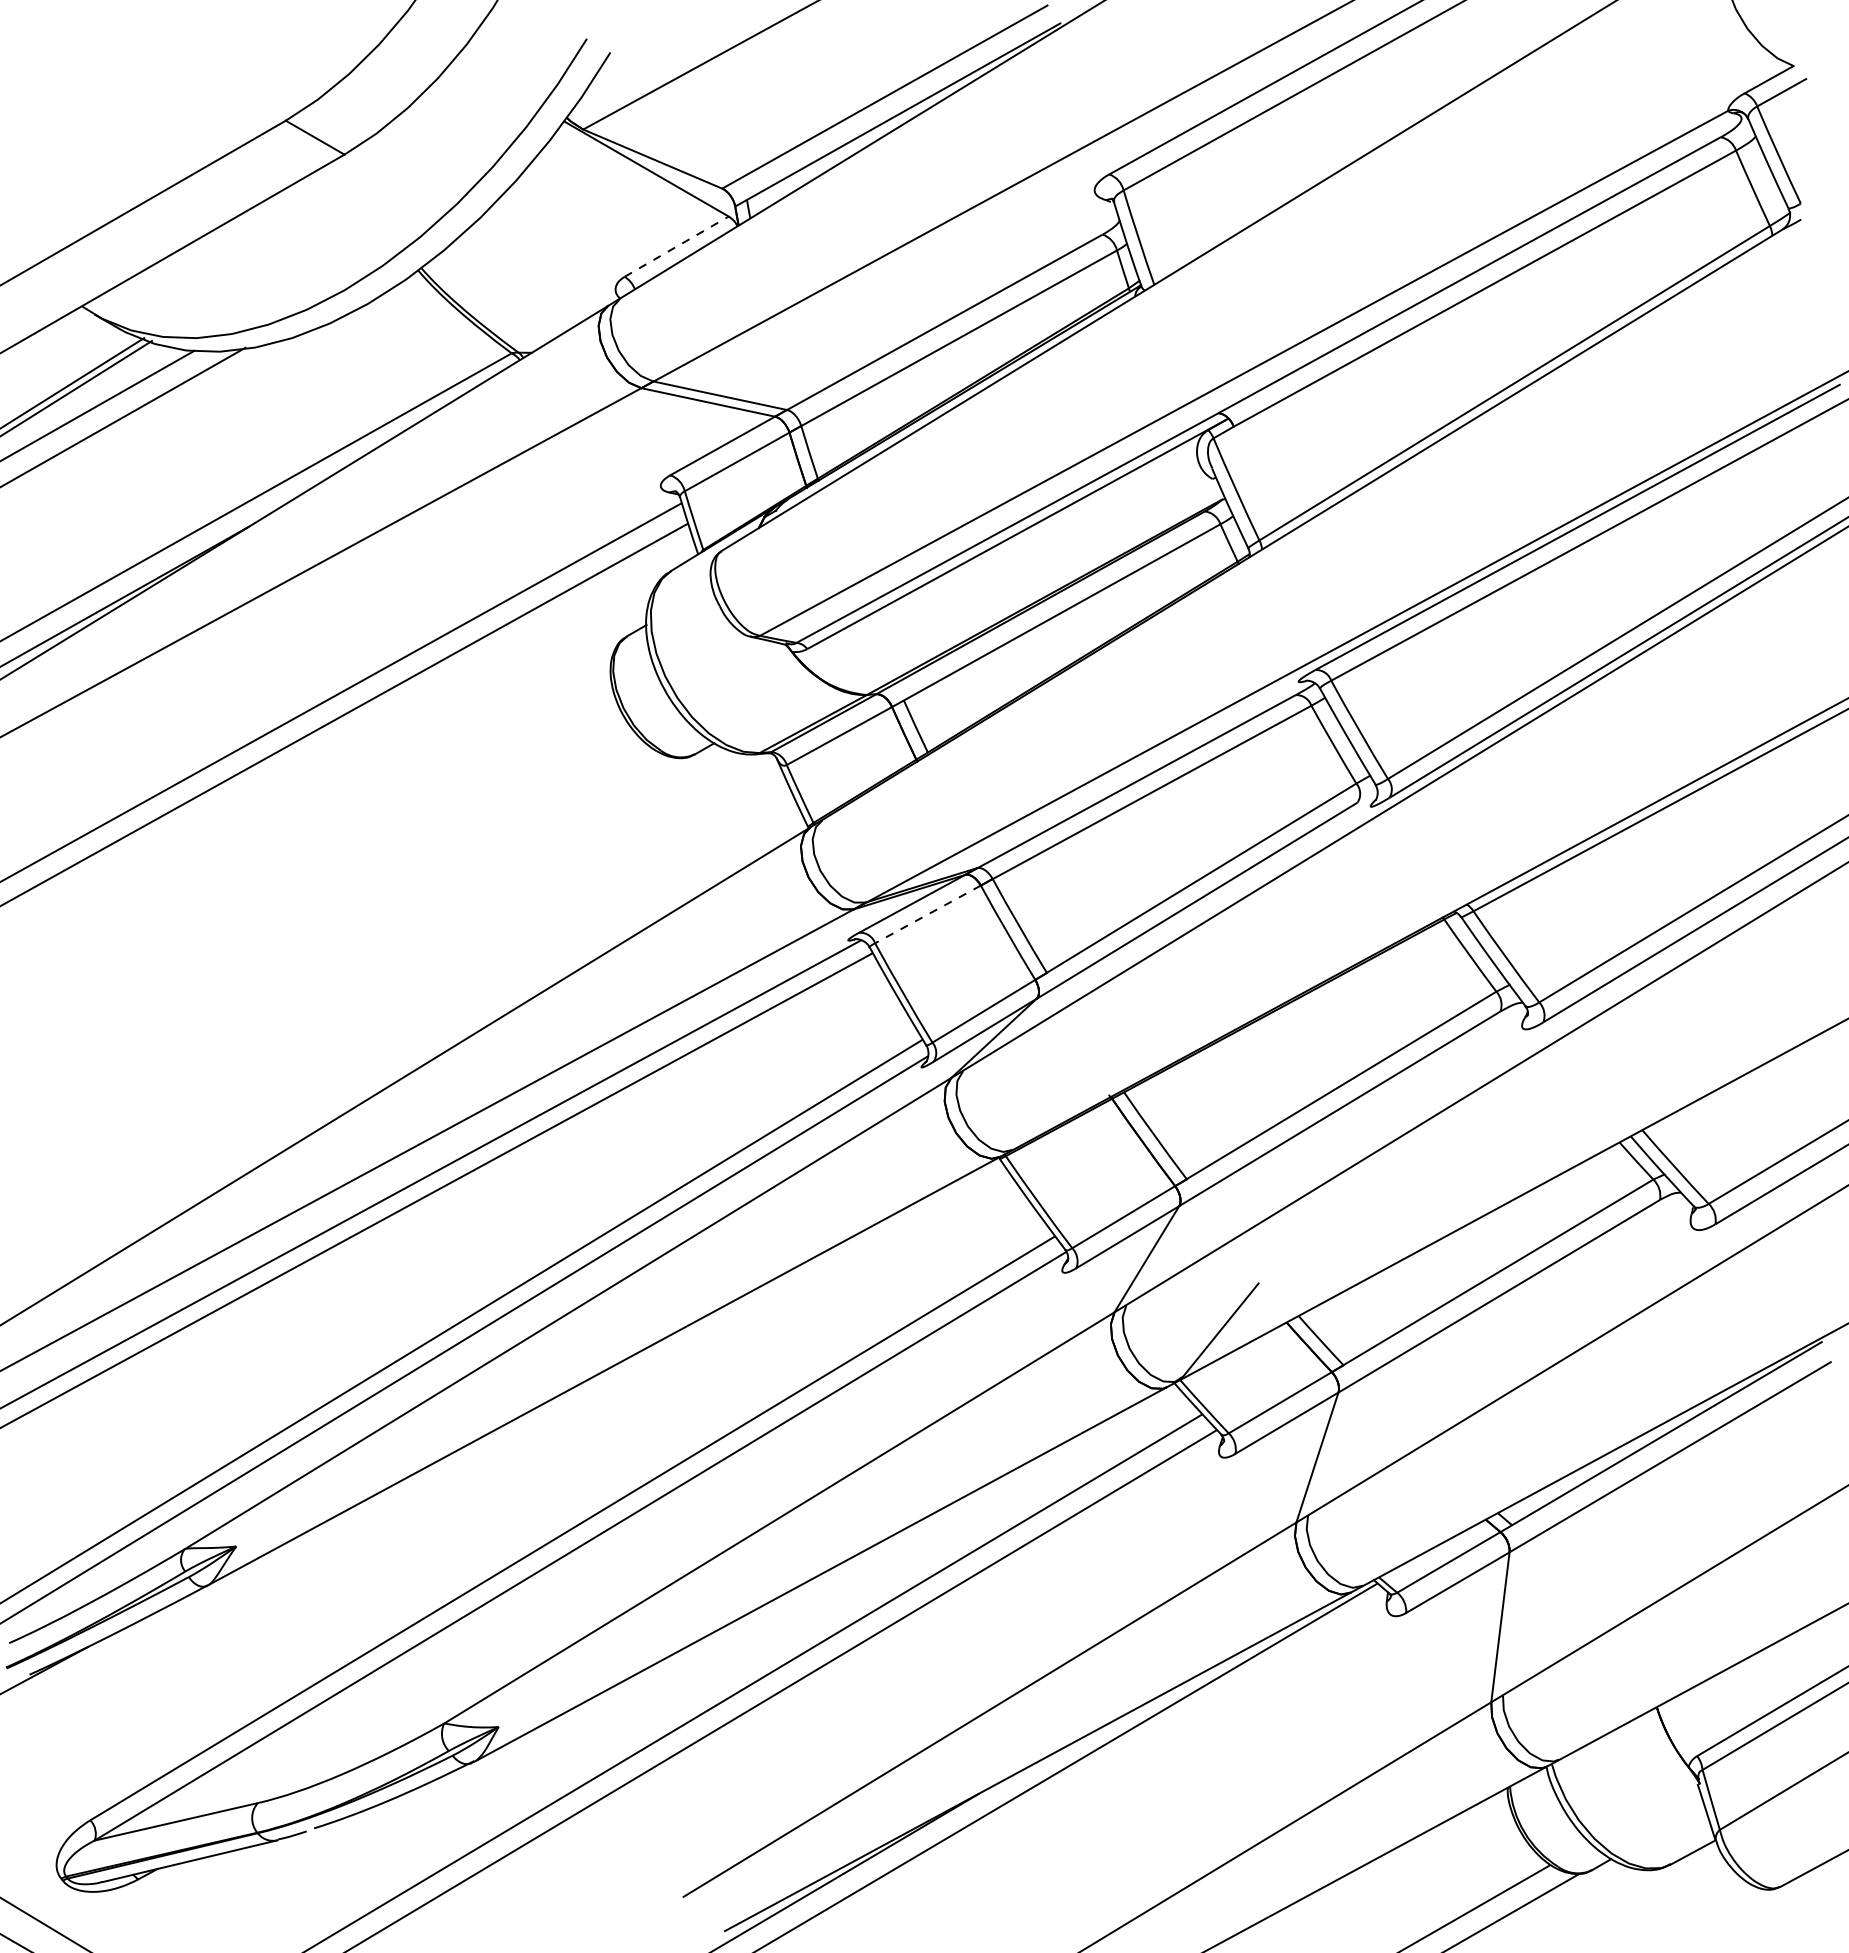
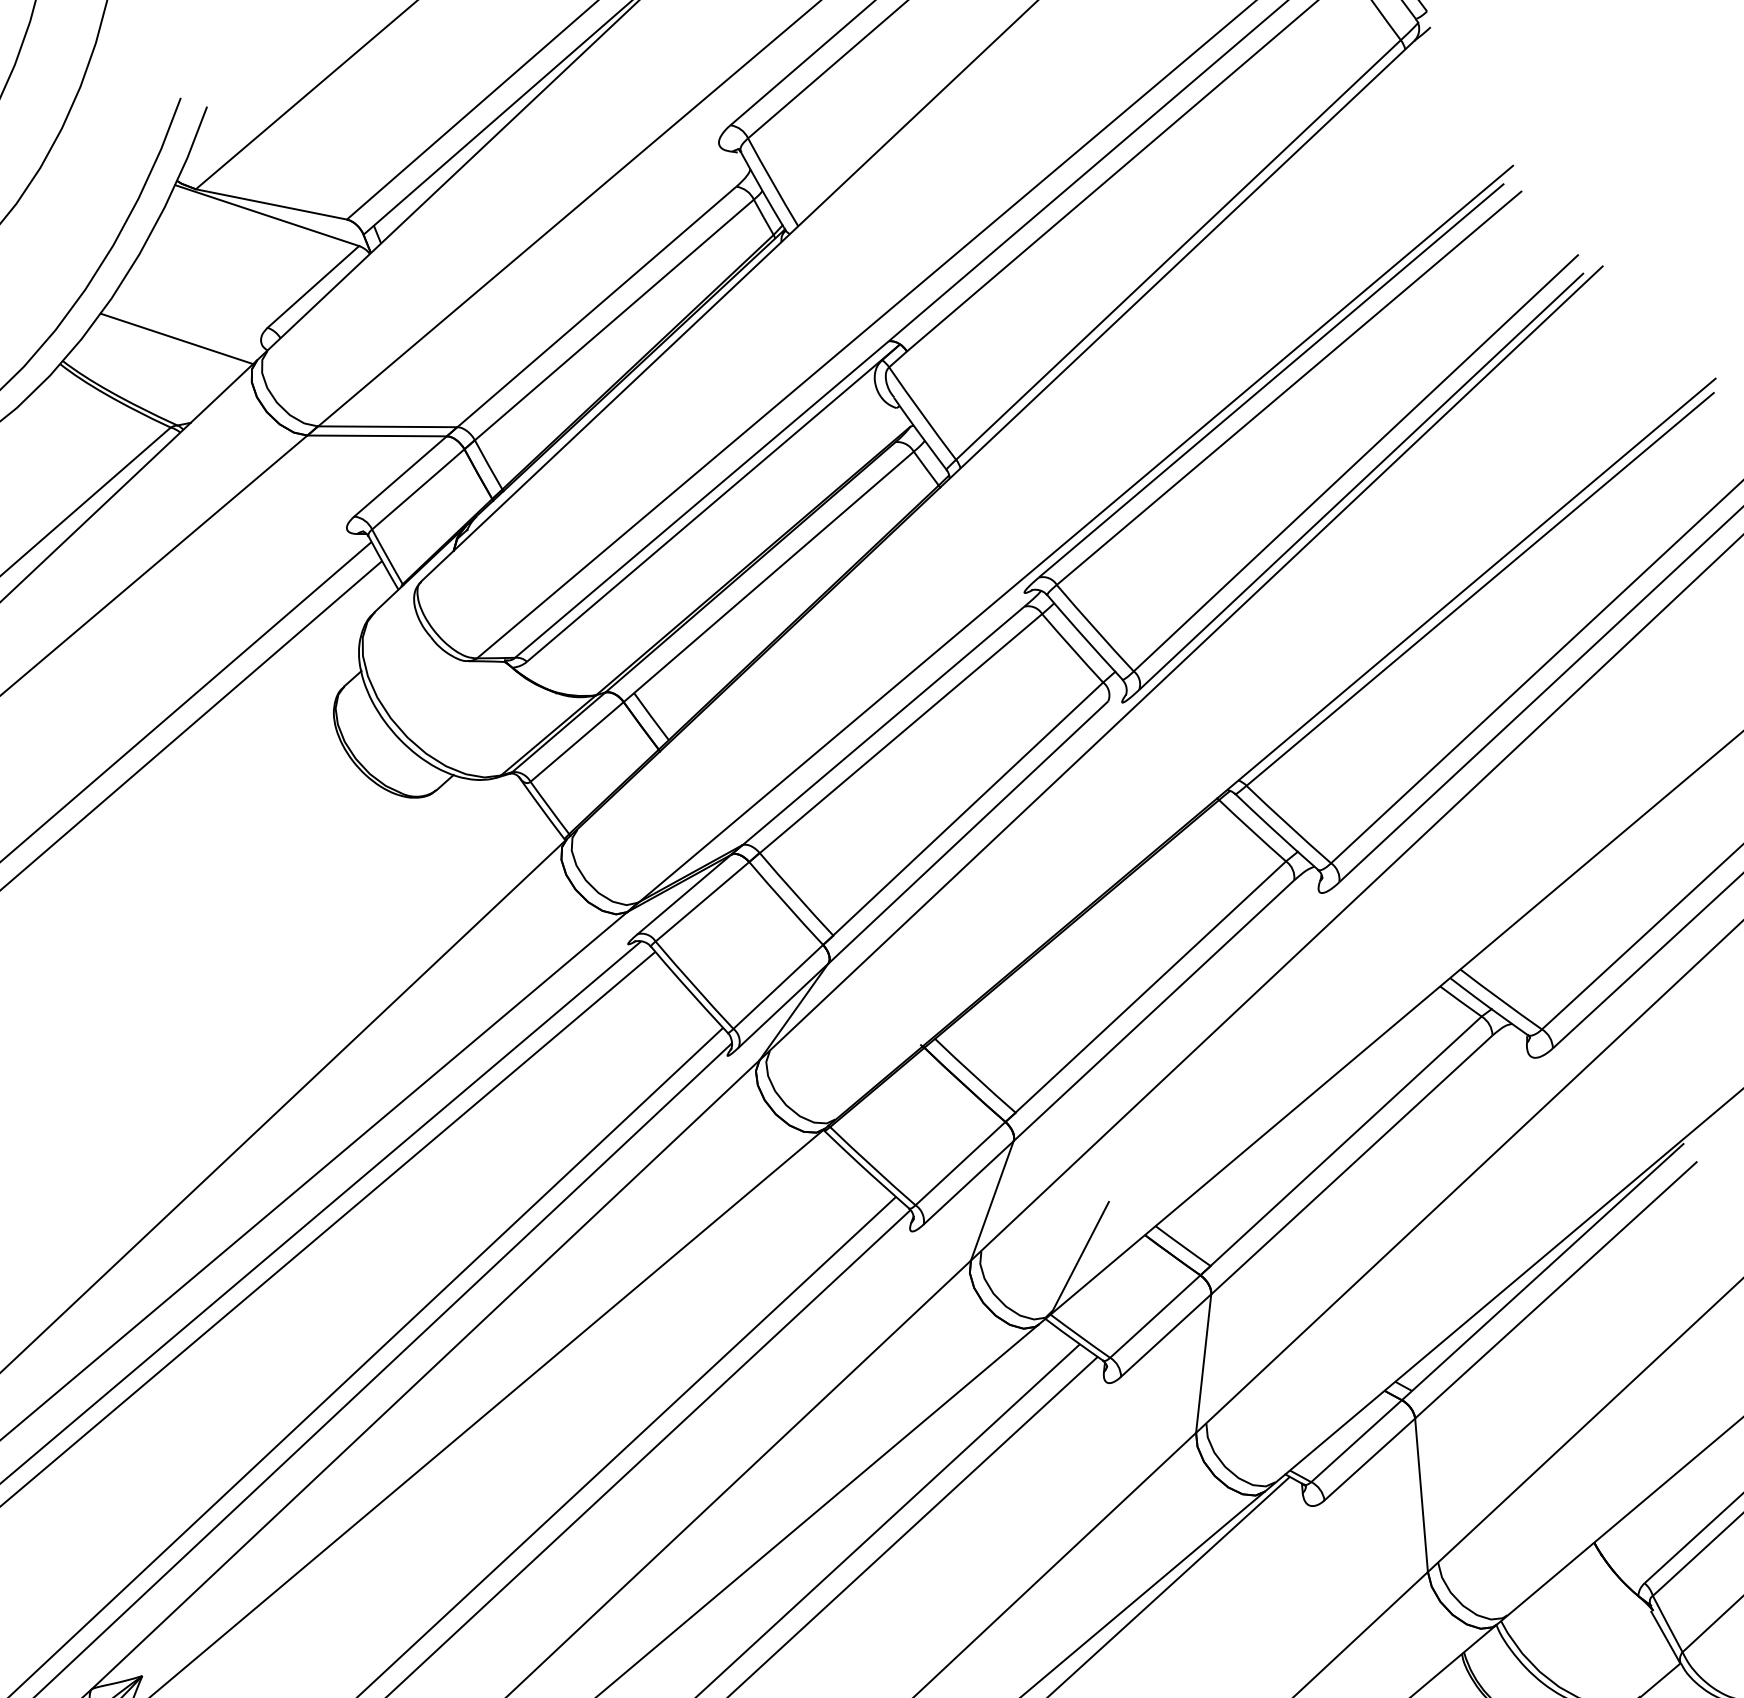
line: (677, 246) -> (314, 286), dashed -> solid
line: (535, 269) -> (177, 338), added
line: (928, 914) -> (702, 901), dashed -> solid

